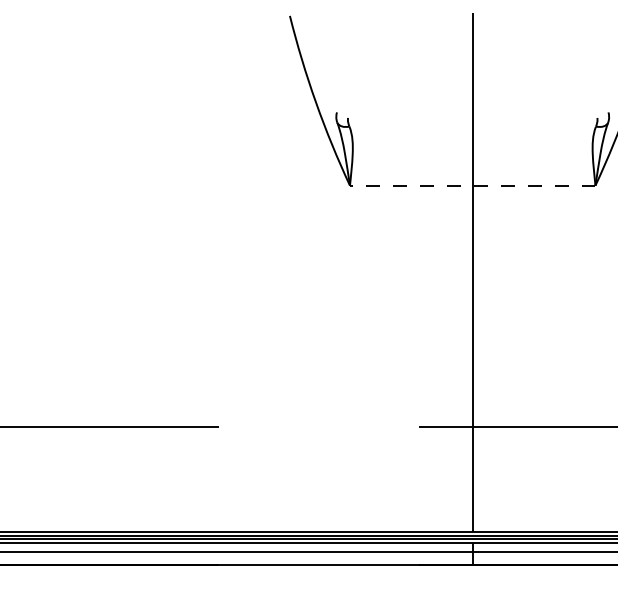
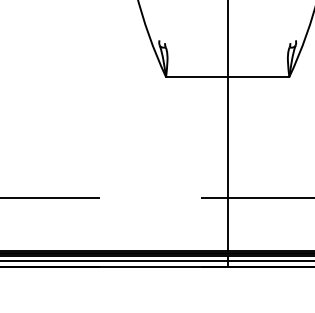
line: (472, 186) -> (227, 77), dashed -> solid

